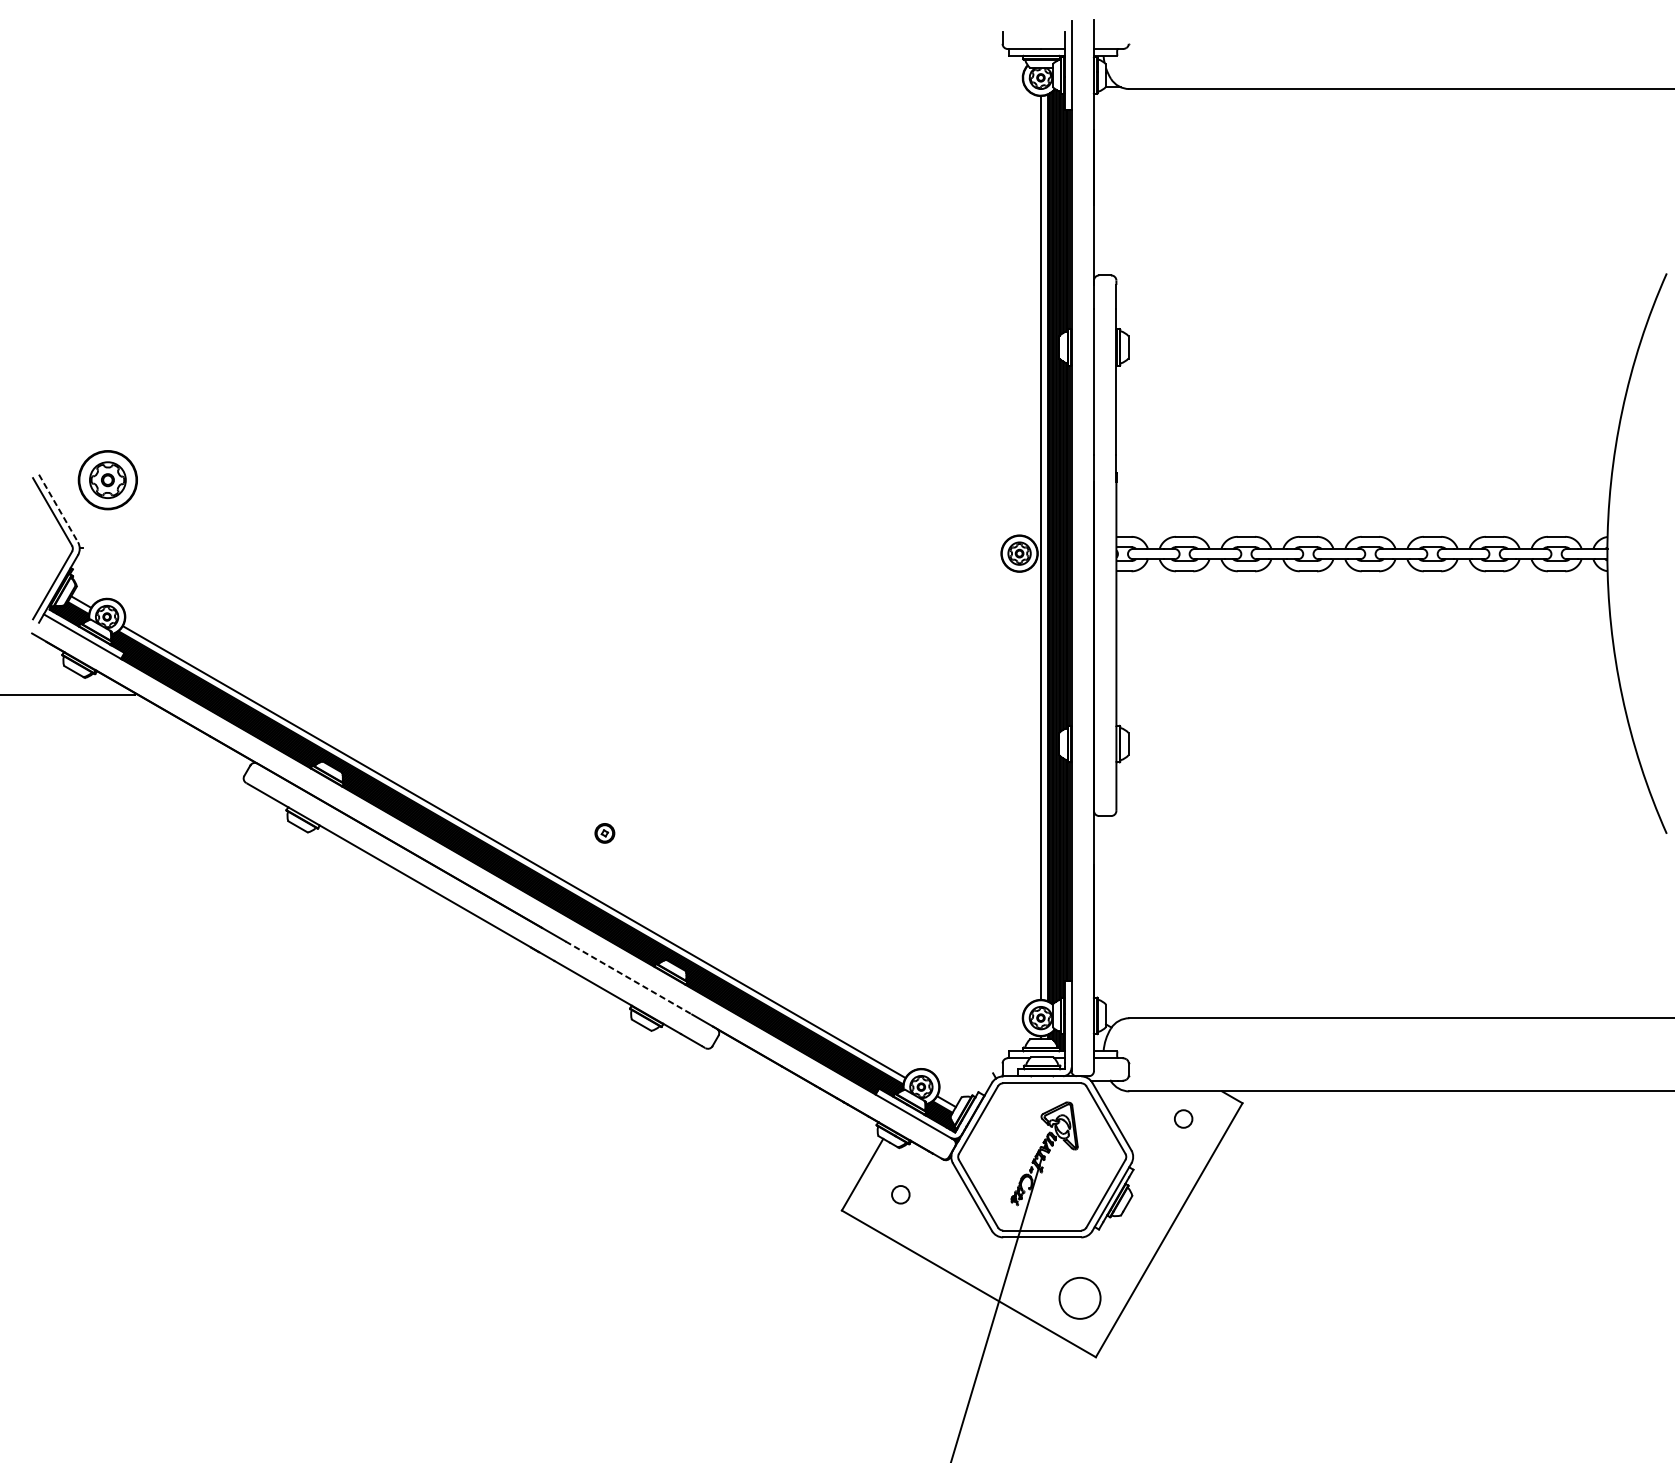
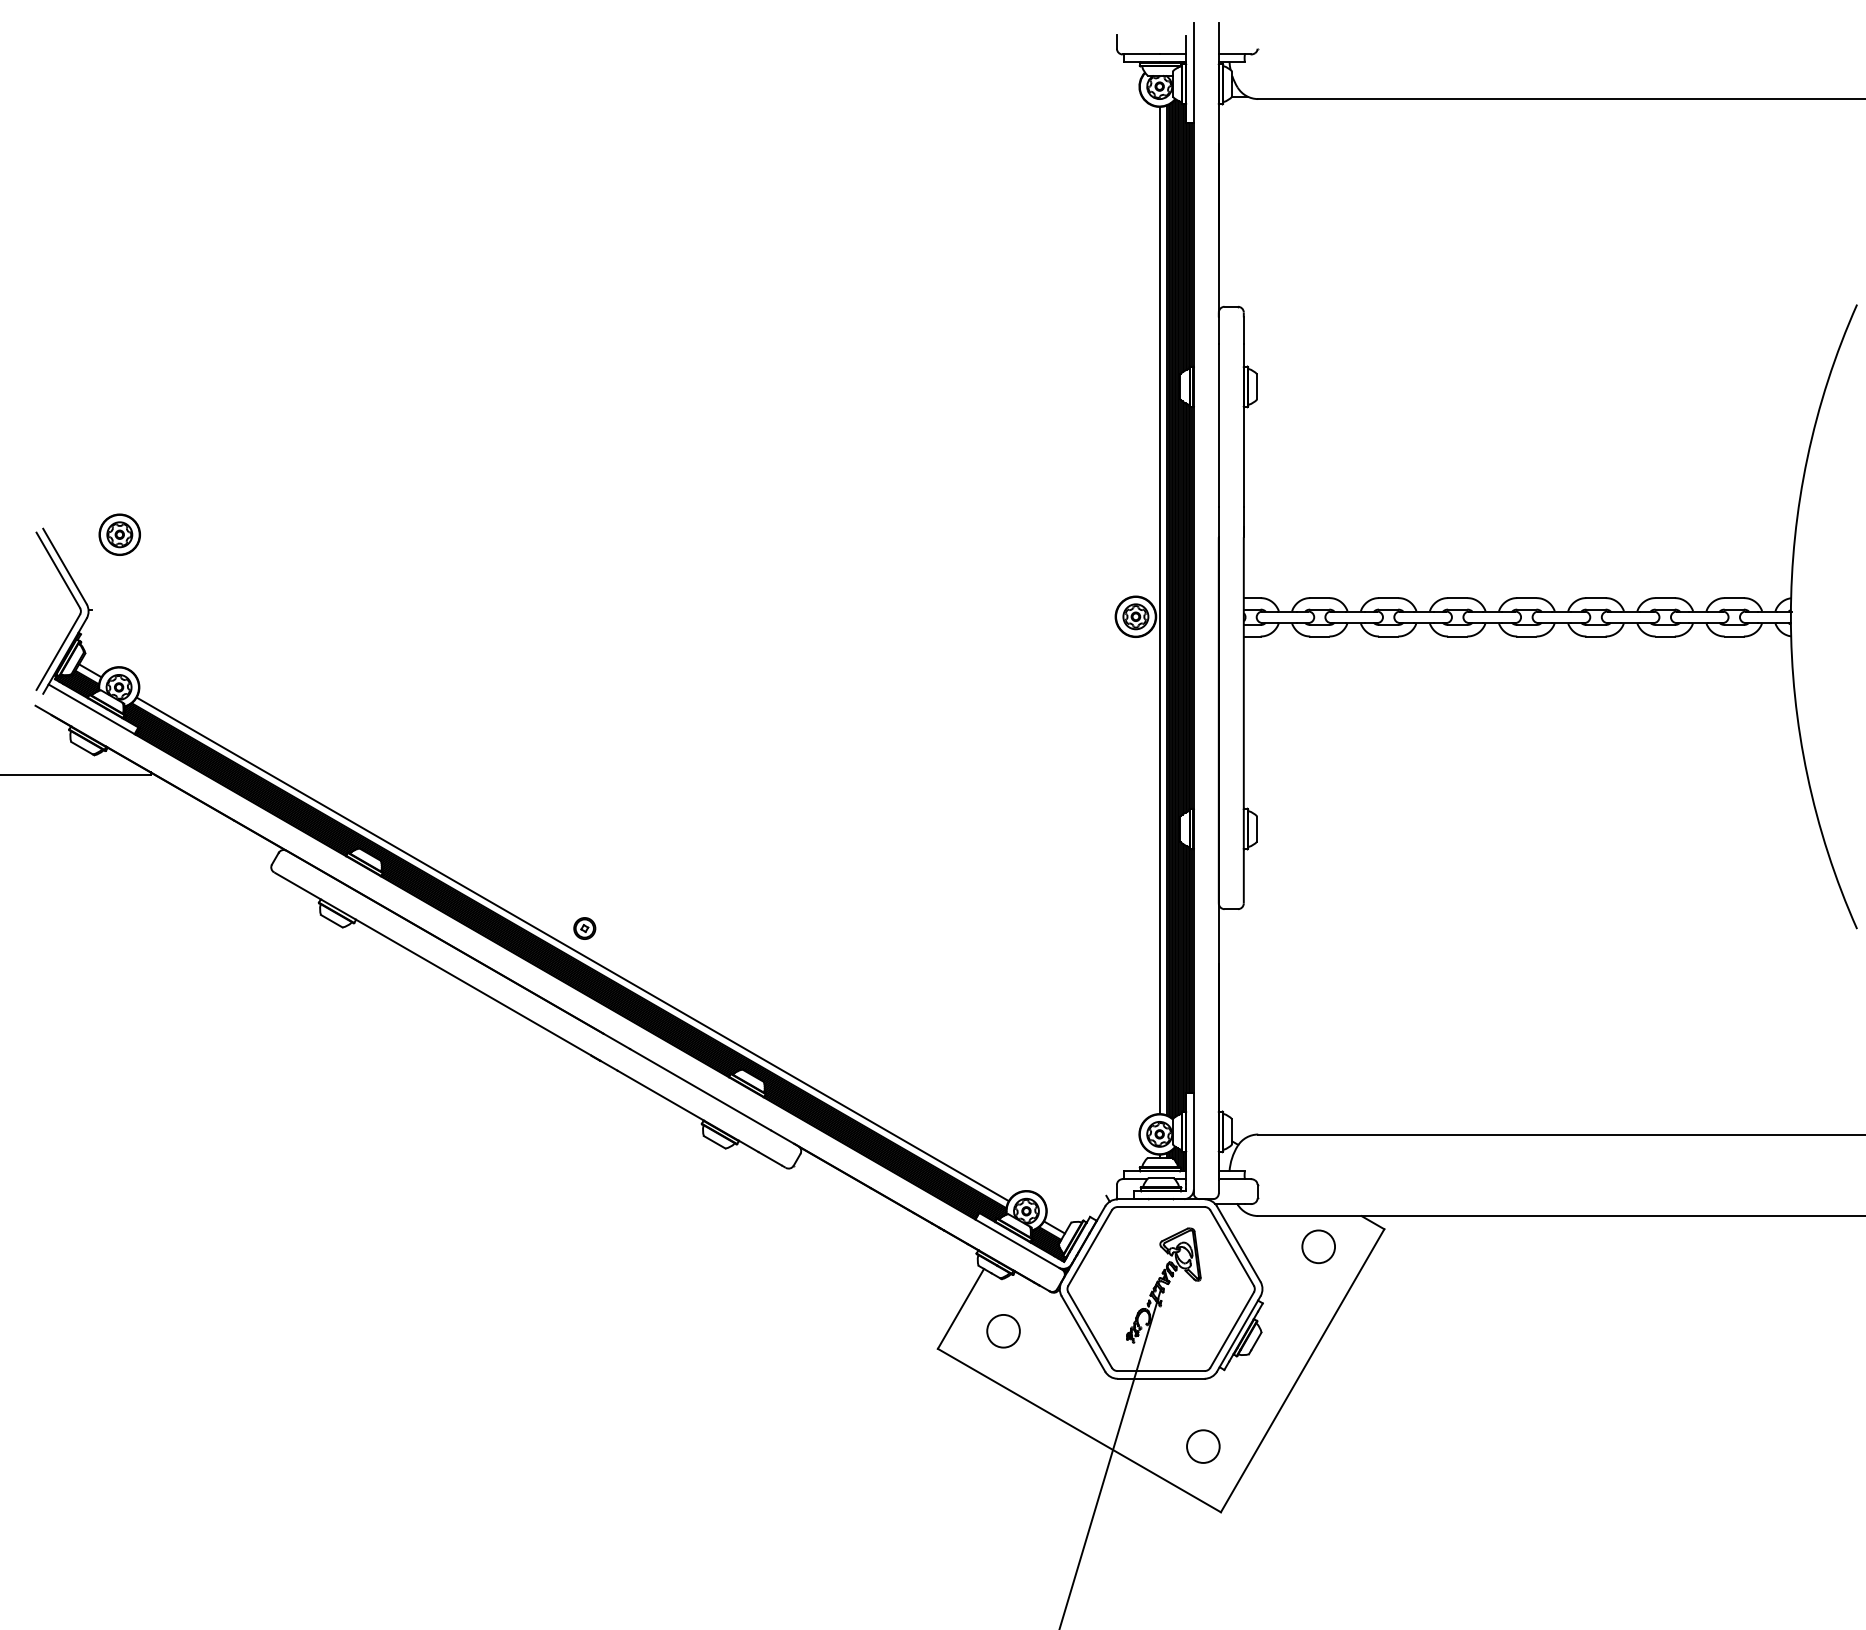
part: (107, 479) -> (119, 534), size x0.62
line: (59, 508) -> (65, 566), dashed -> solid
part: (604, 833) -> (584, 928), moved
line: (629, 977) -> (701, 1089), dashed -> solid
circle: (1183, 1118) -> (1318, 1246), size x1.67
circle: (900, 1194) -> (1003, 1330), size x1.67
circle: (1080, 1298) -> (1203, 1446), size x0.71

